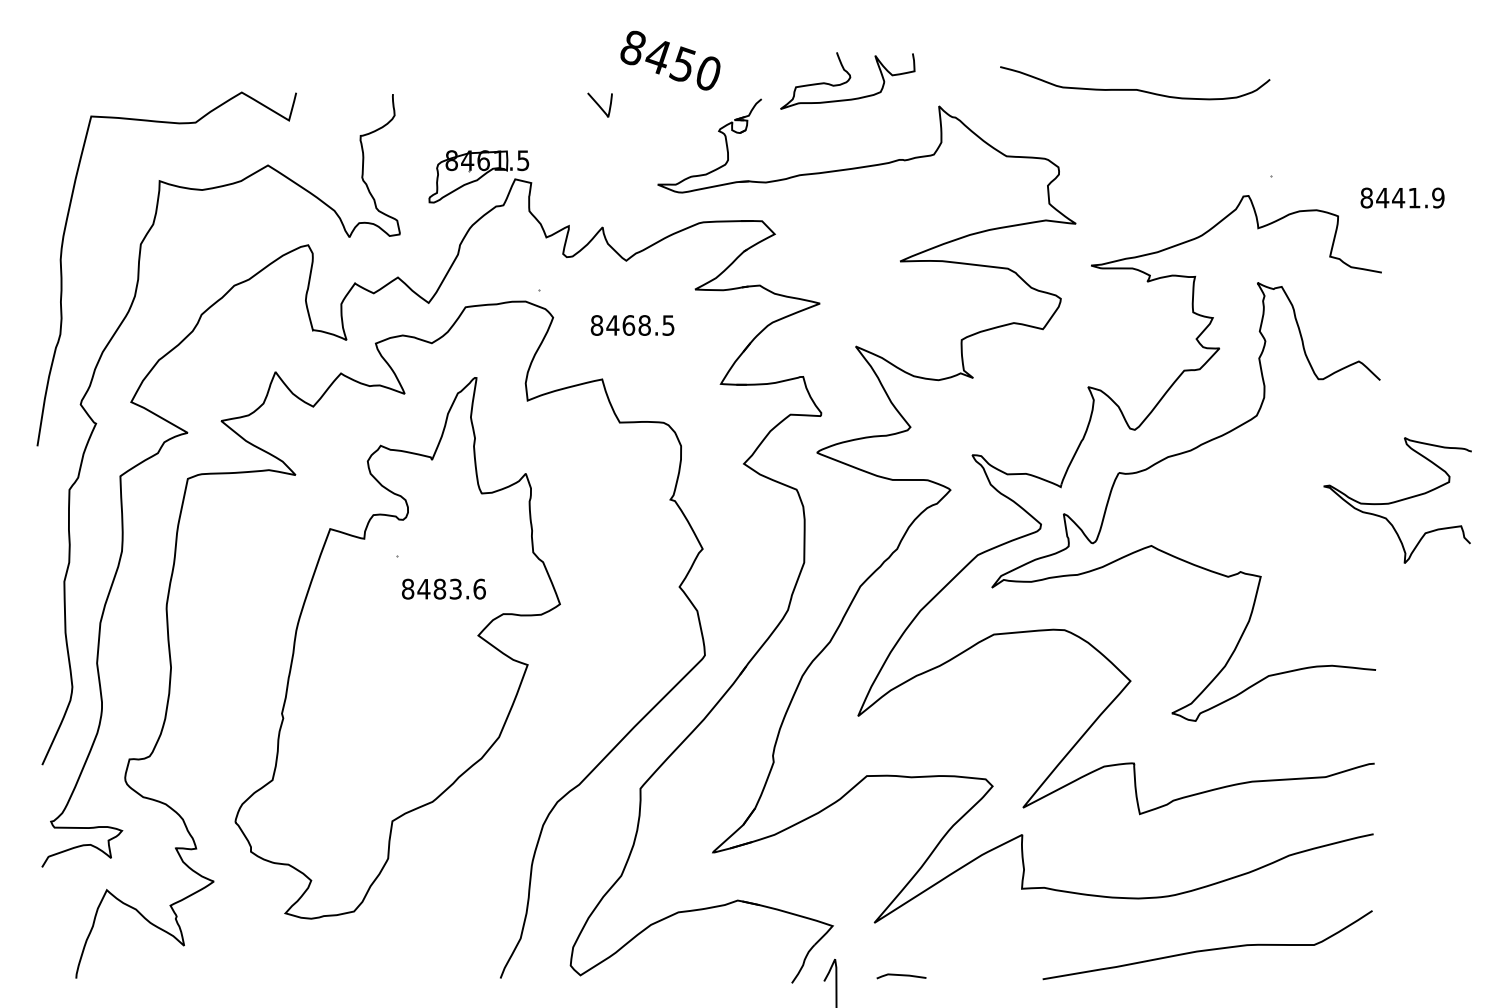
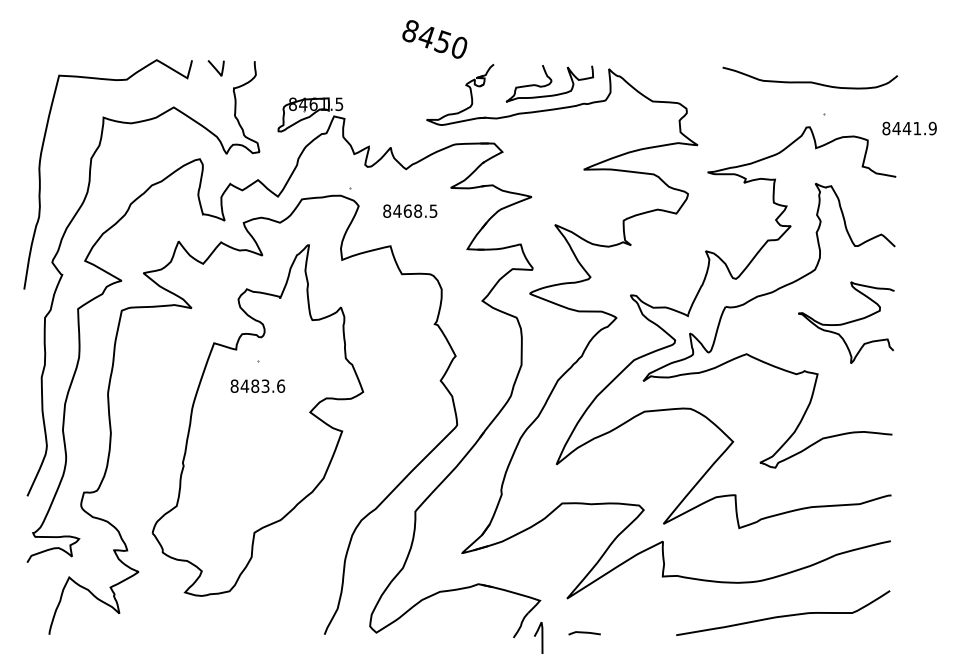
curve: (847, 80) -> (549, 83), moved
curve: (1135, 88) -> (810, 81), moved
curve: (599, 105) -> (215, 68), moved
curve: (1397, 500) -> (846, 322), moved
text: (443, 588) -> (257, 385), moved

